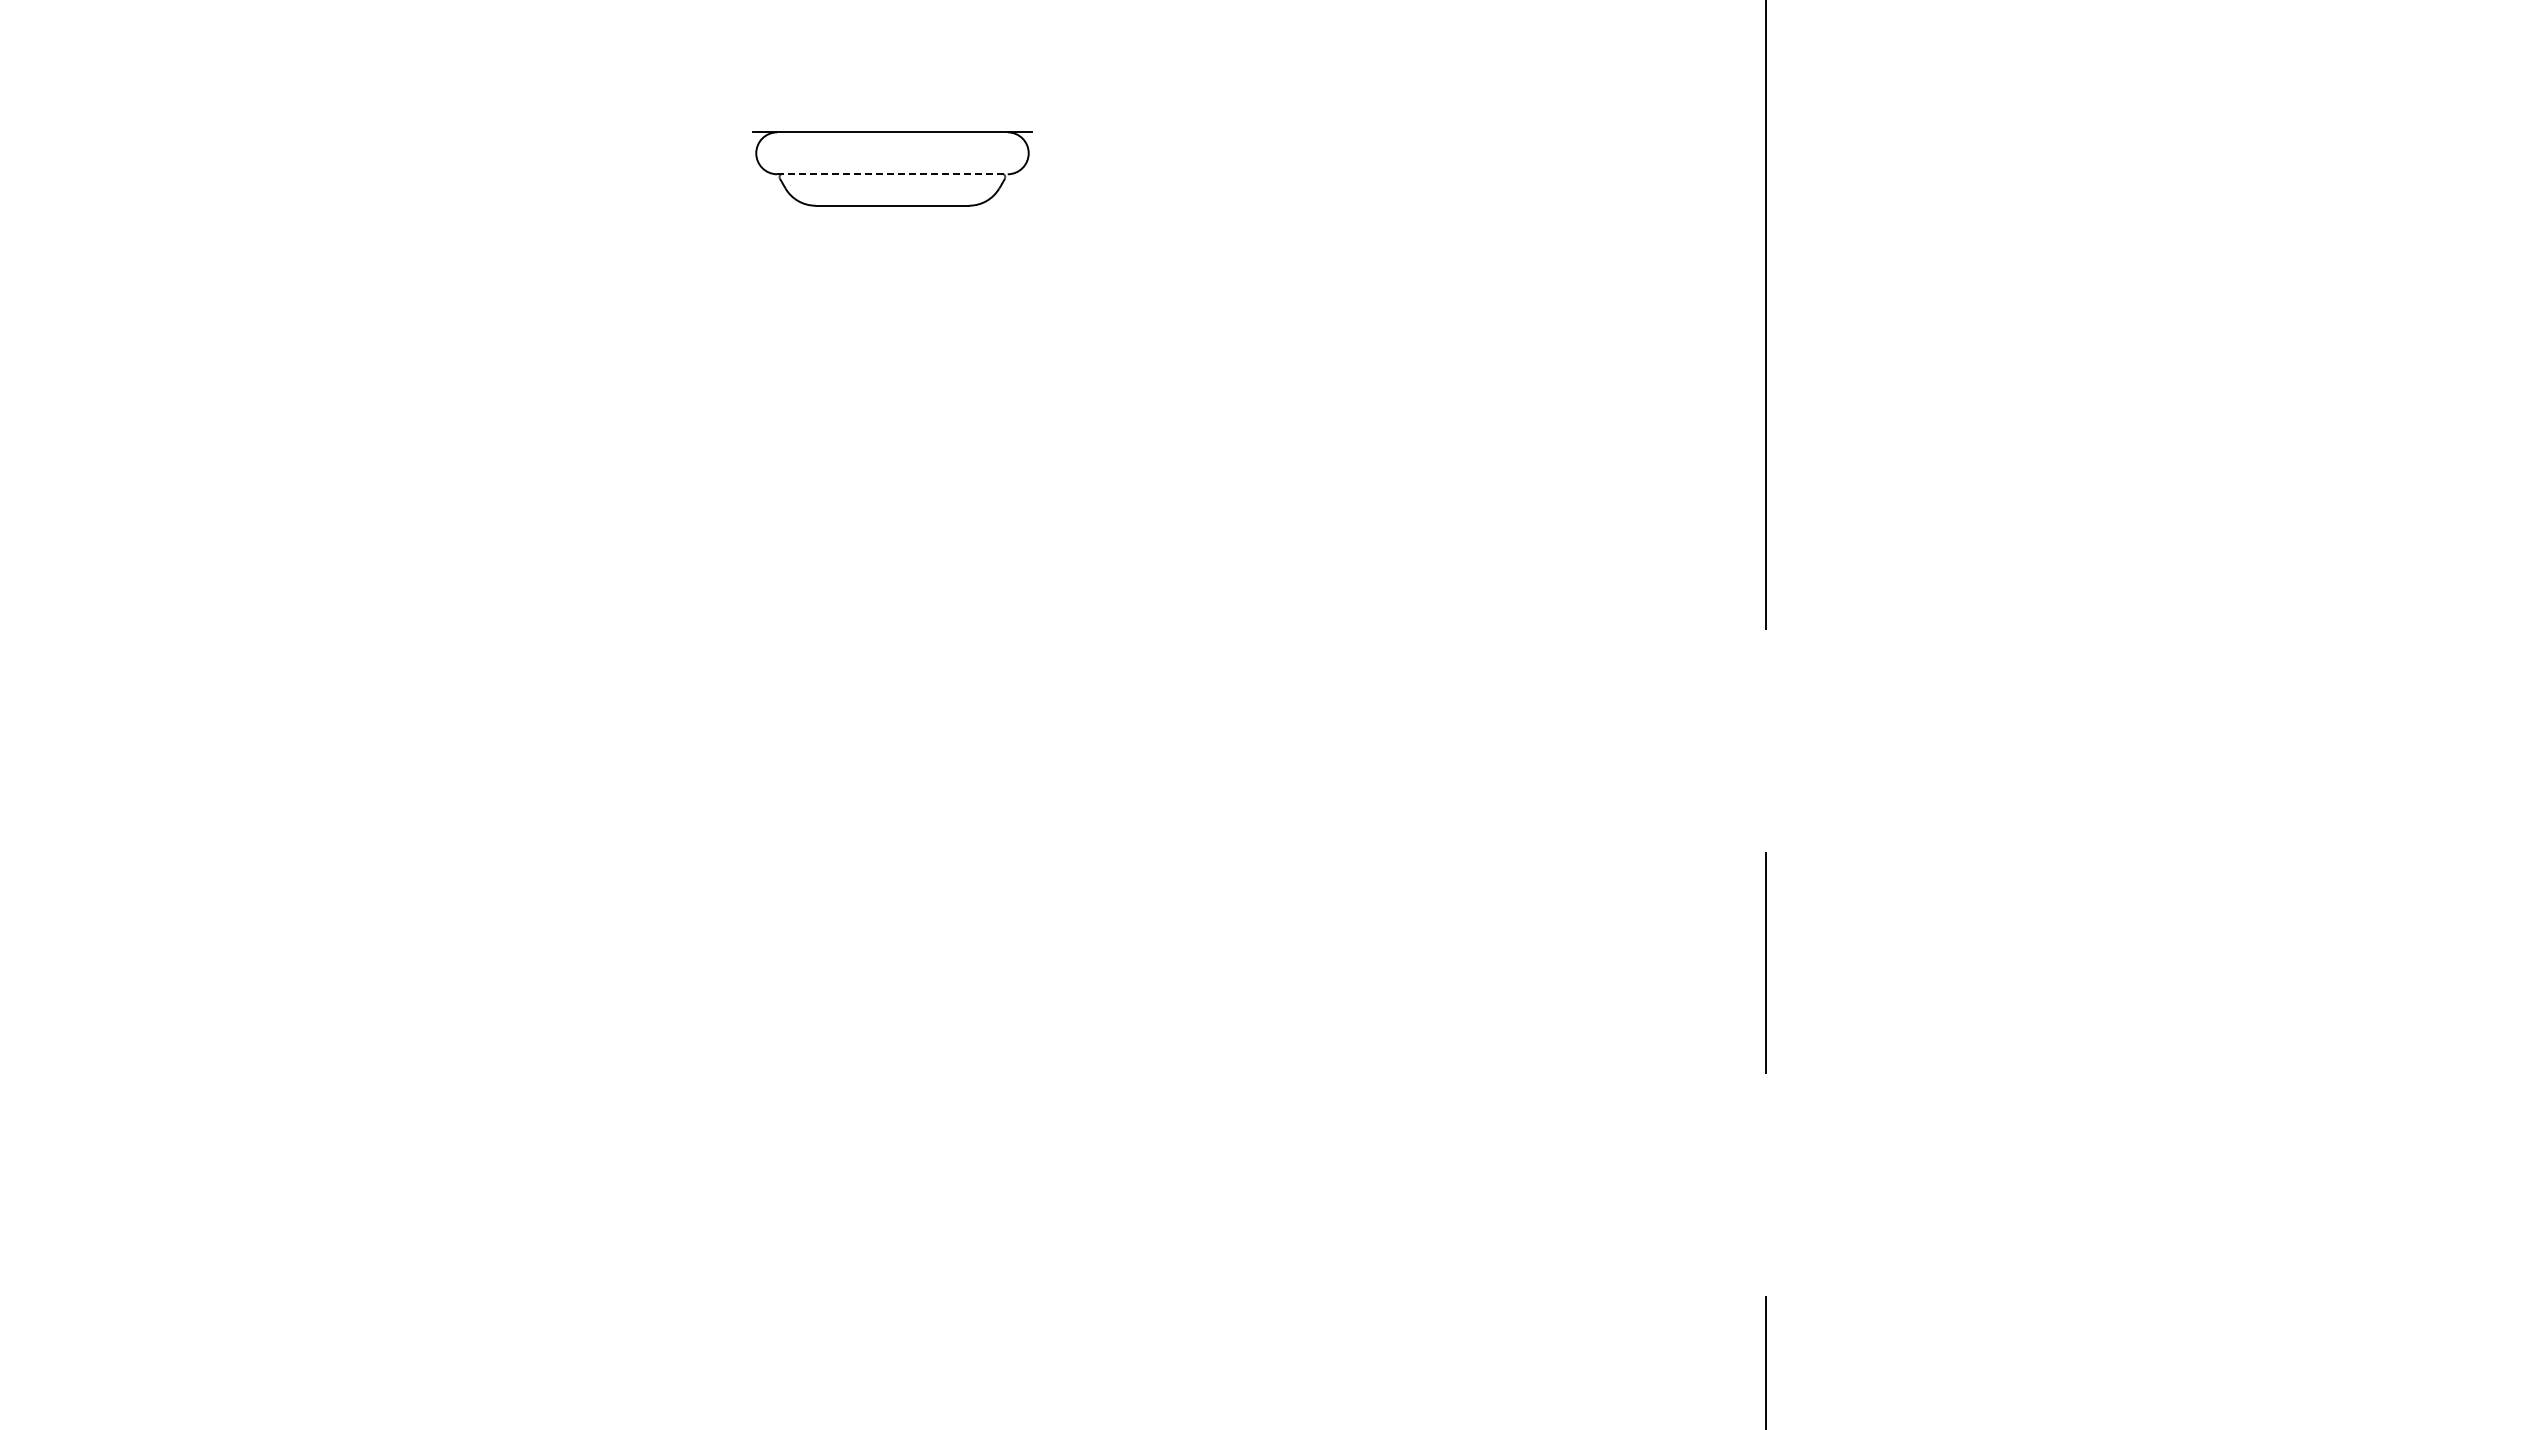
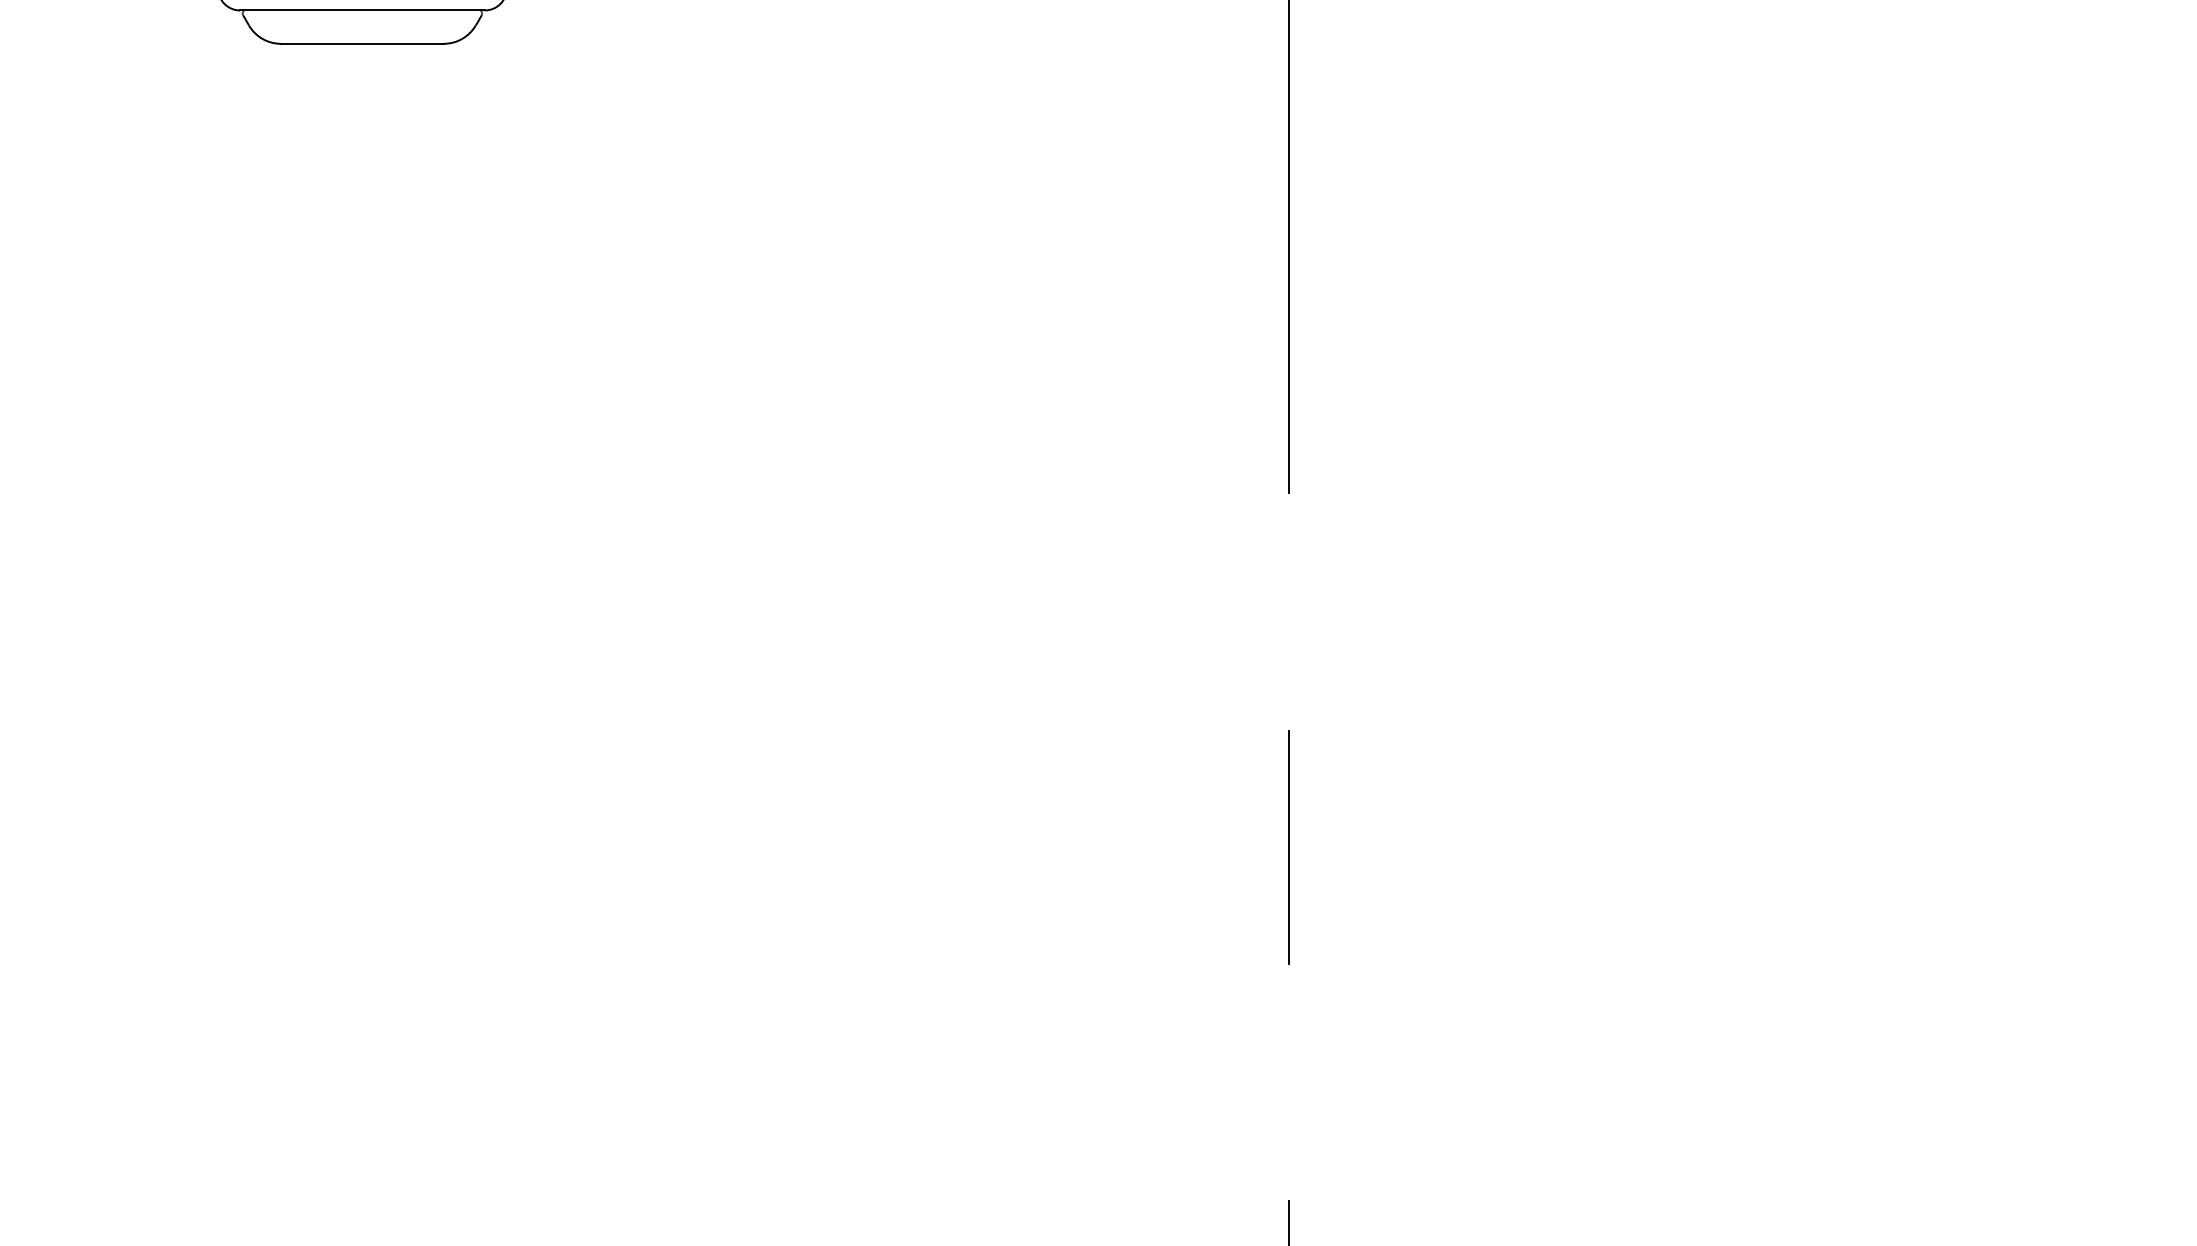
line: (892, 174) -> (362, 10), dashed -> solid

